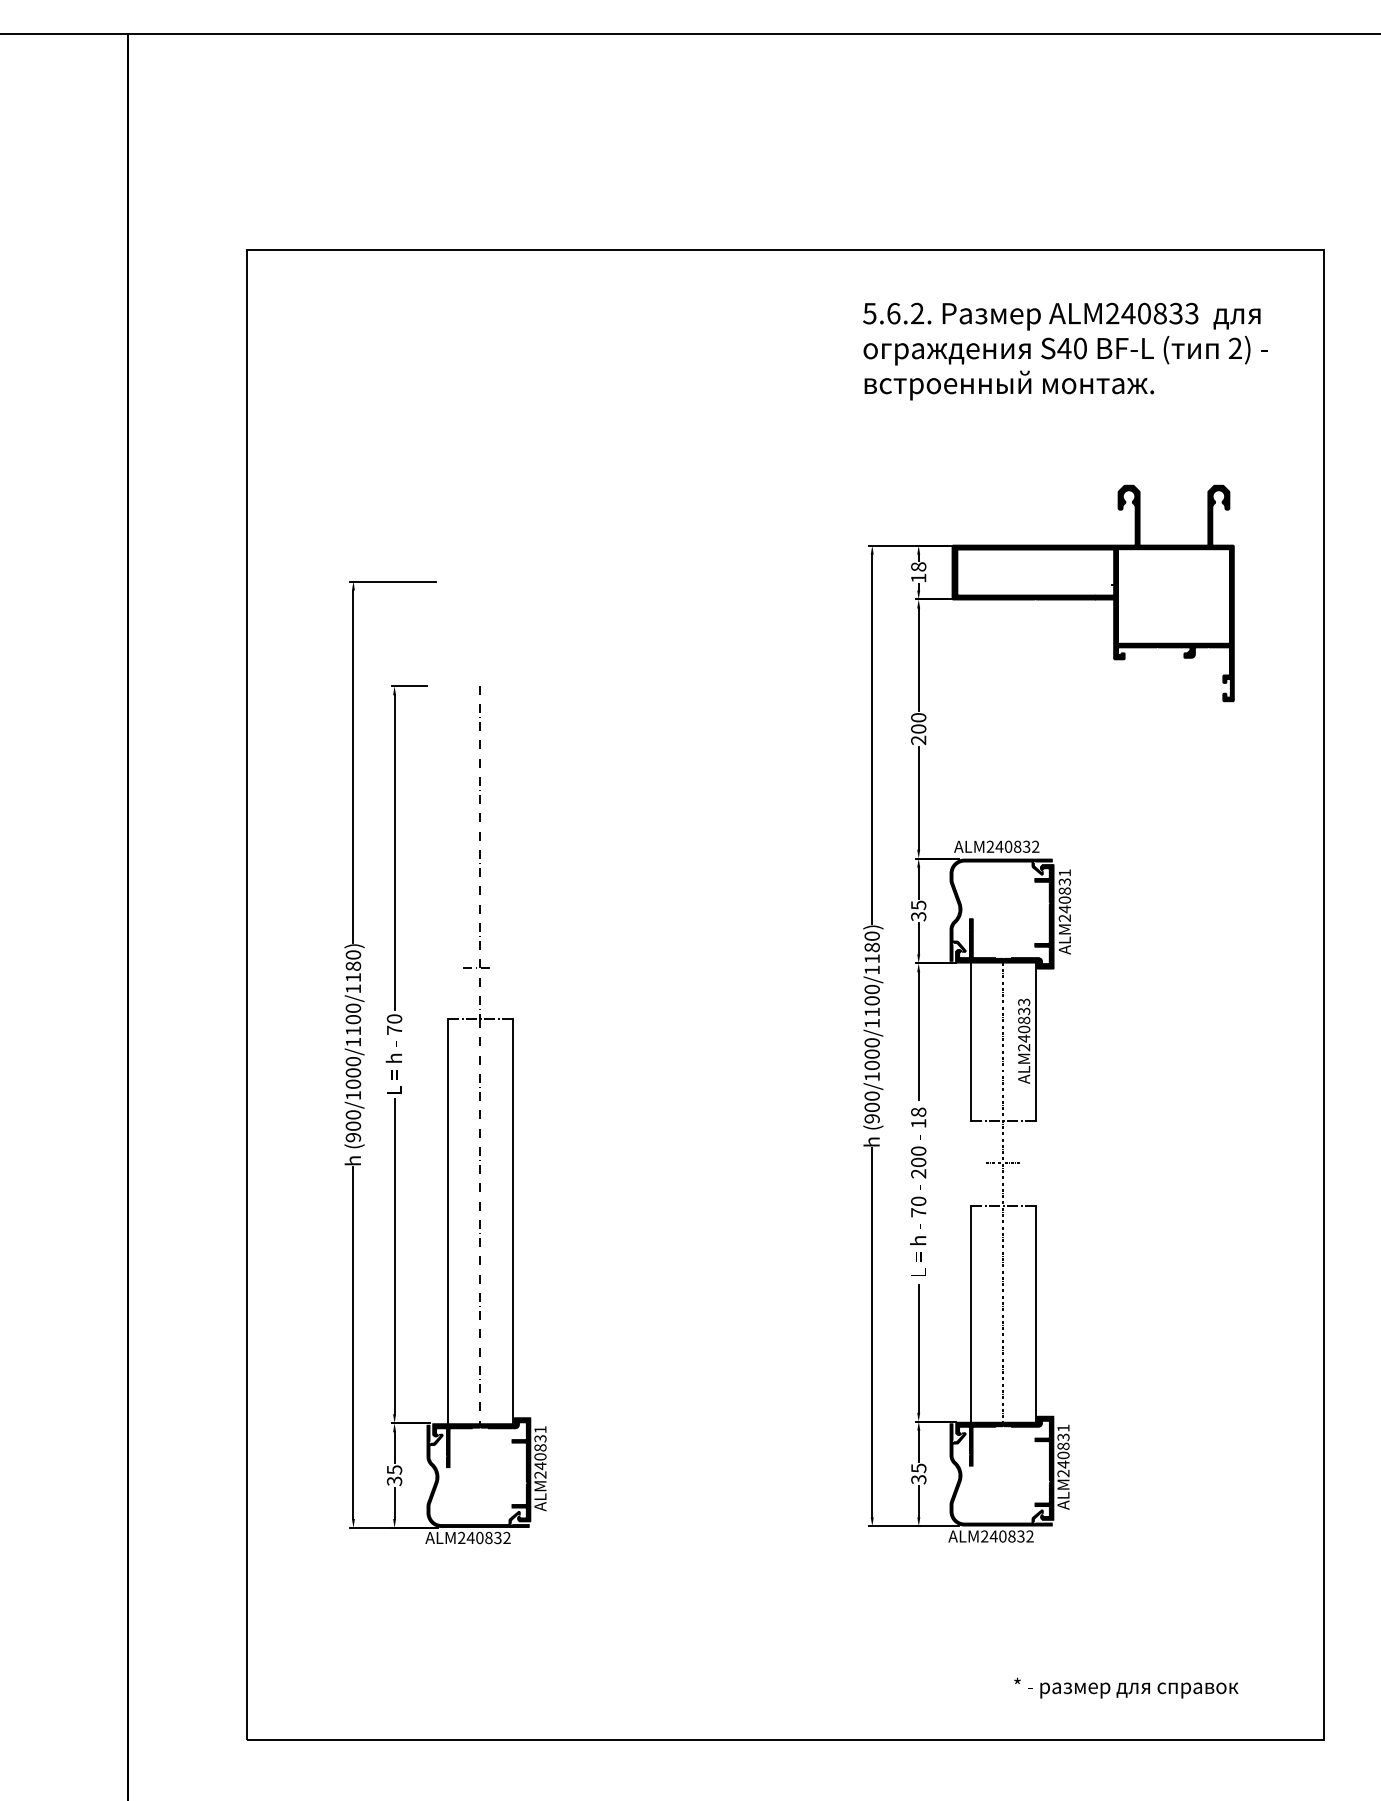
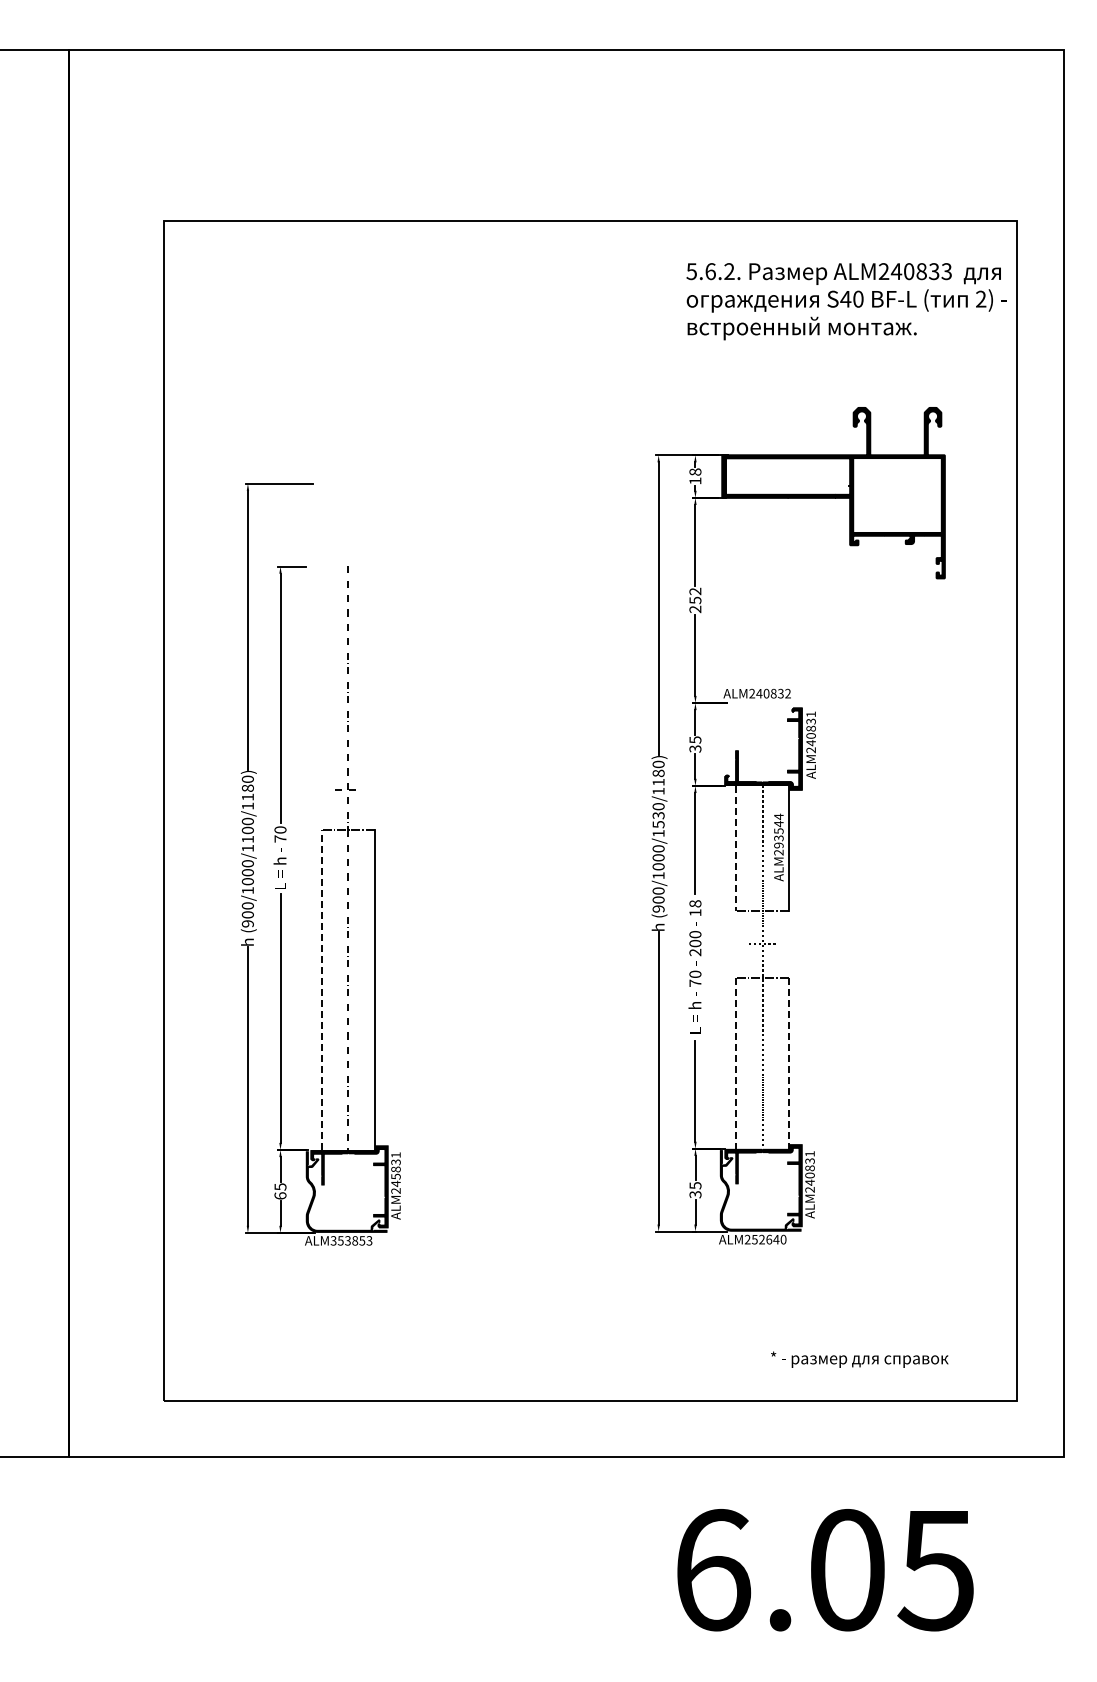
text: (1065, 351) -> (846, 301), moved
text: (918, 722) -> (695, 595), 200 -> 252
fill: (1000, 909) -> (760, 743), removed
text: (872, 1007) -> (658, 820), (900/1000/1100/1180) -> (900/1000/1530/1180)
text: (1023, 1019) -> (778, 830), ALM240833 -> ALM293544
line: (970, 1042) -> (736, 848), solid -> dashed
line: (447, 1221) -> (322, 990), solid -> dashed
line: (970, 1313) -> (736, 1063), solid -> dashed
line: (1036, 1313) -> (788, 1063), solid -> dashed
text: (539, 1456) -> (395, 1176), ALM240831 -> ALM245831
text: (394, 1480) -> (280, 1195), 35 -> 65
text: (1011, 1536) -> (768, 1239), ALM240832 -> ALM252640
text: (484, 1537) -> (351, 1240), ALM240832 -> ALM353853

